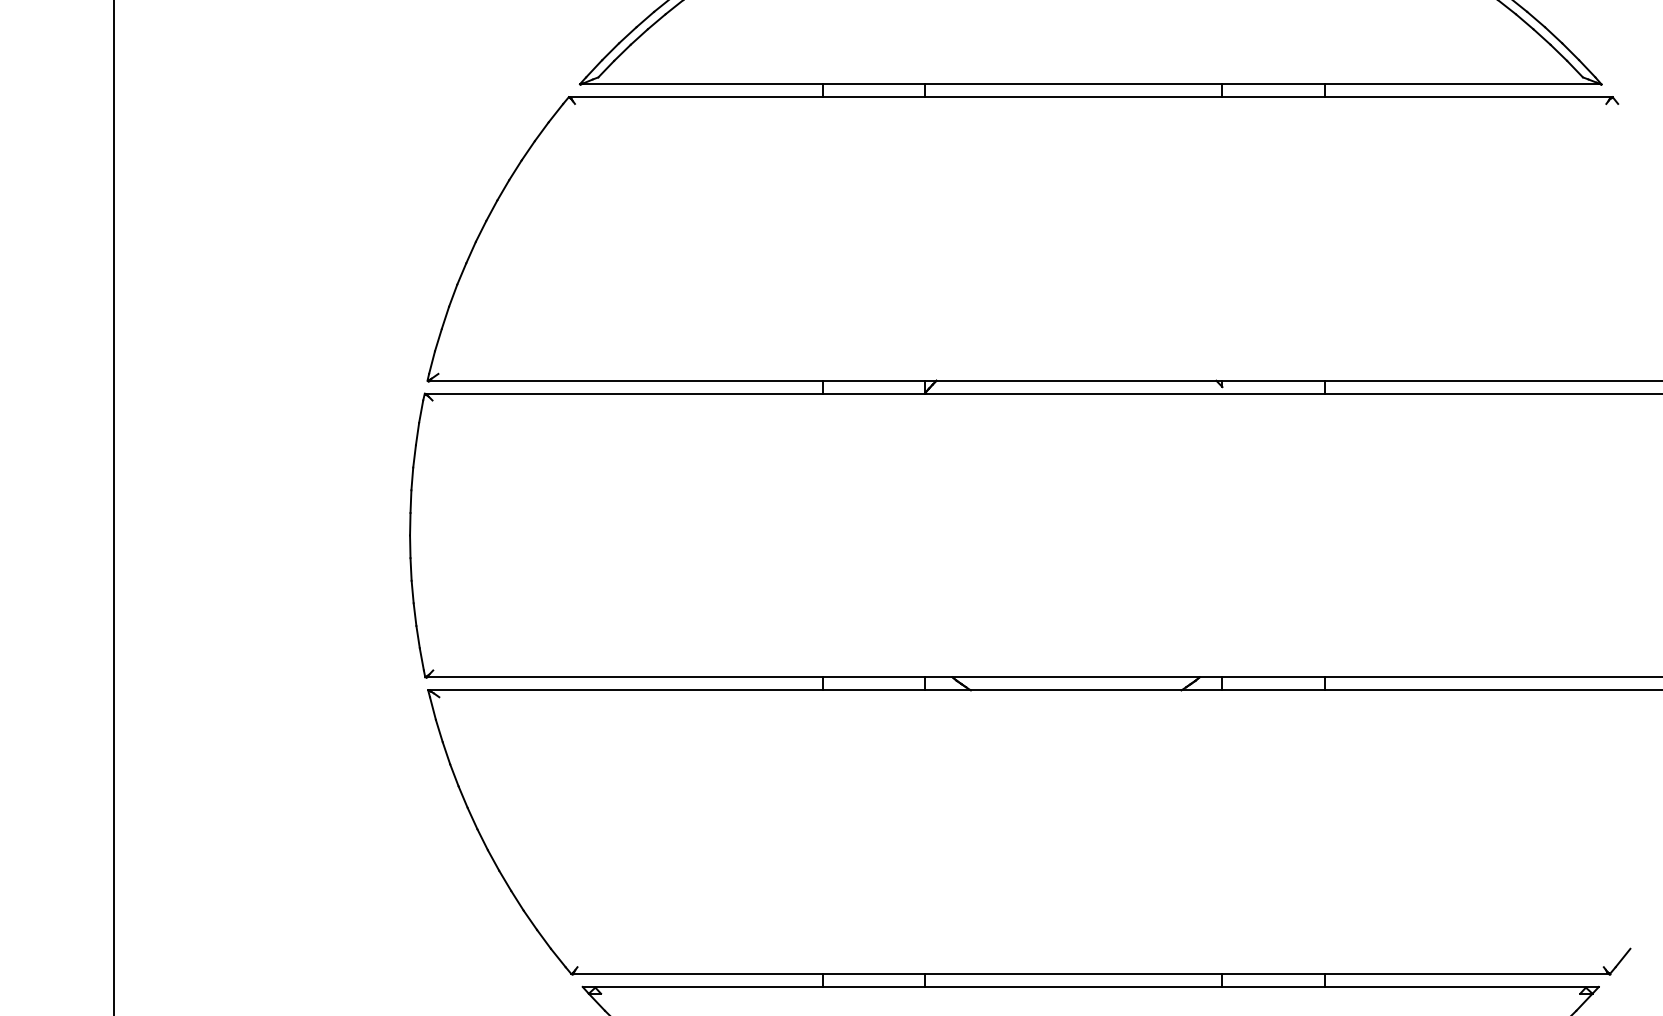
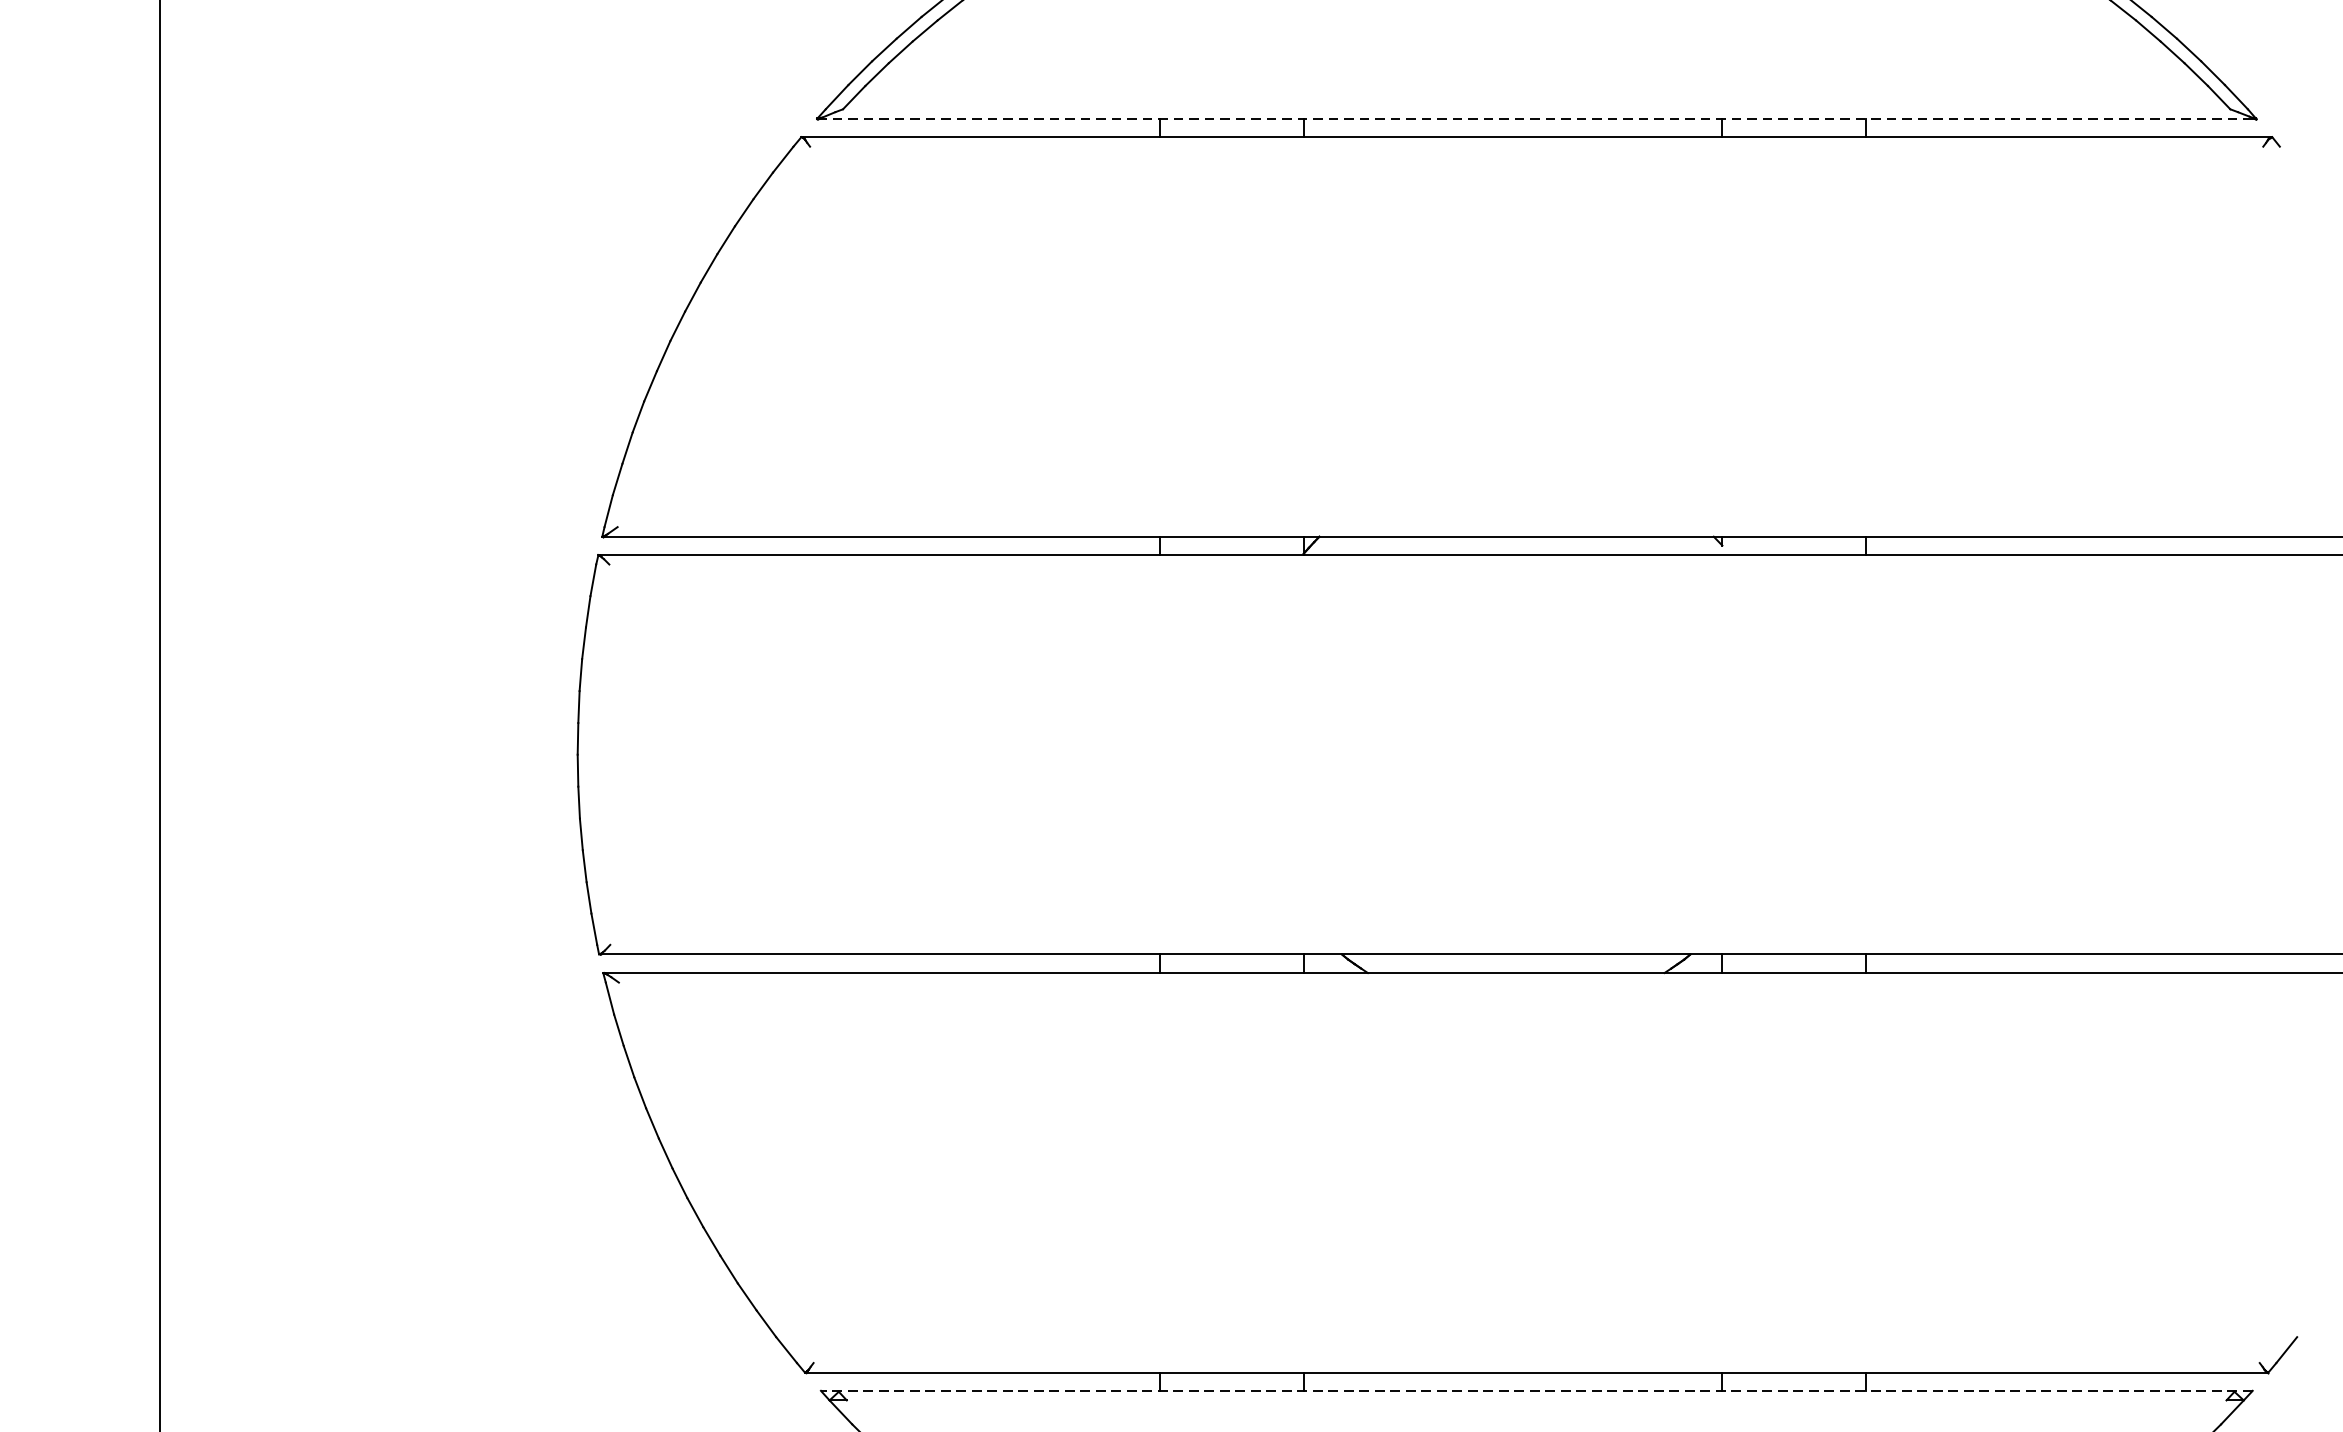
line: (1090, 84) -> (1536, 119), solid -> dashed
line: (1090, 986) -> (1536, 1390), solid -> dashed

